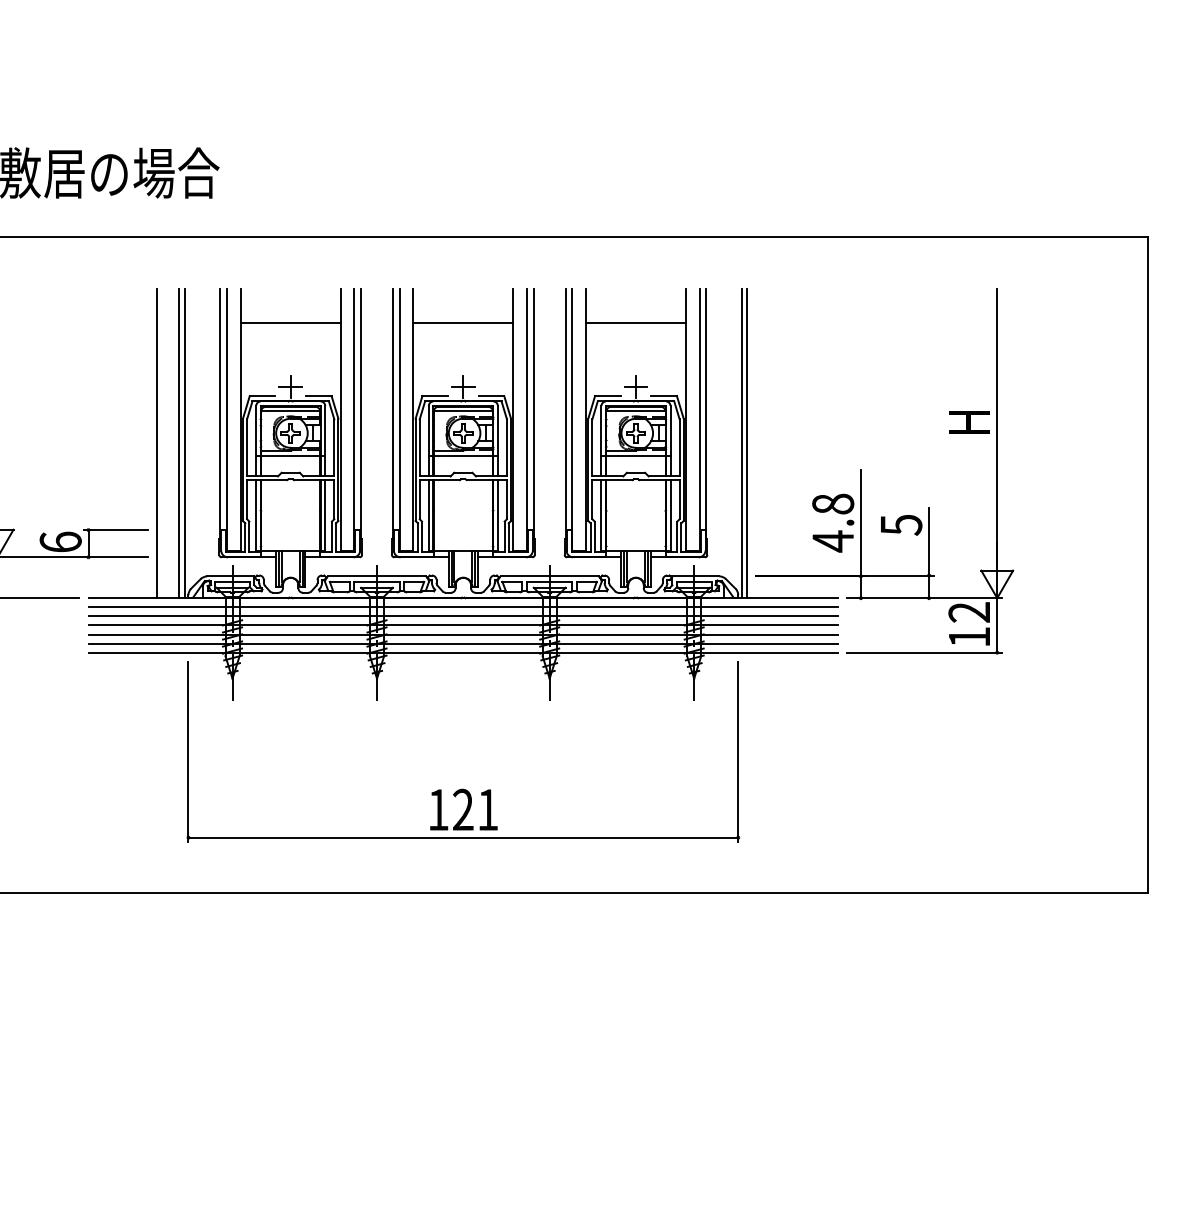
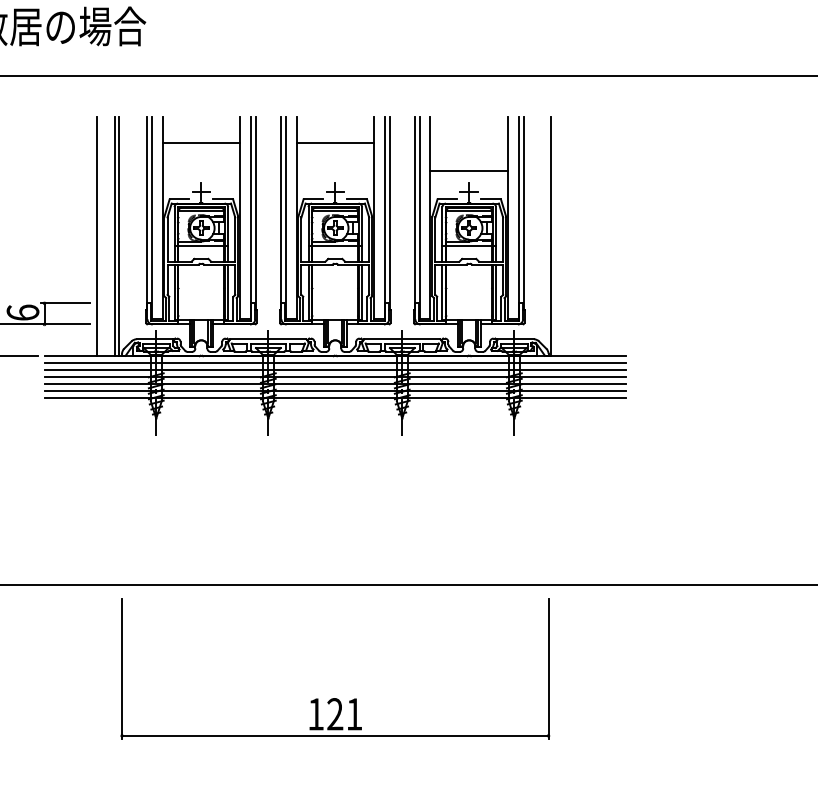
line: (636, 322) -> (469, 170), moved
line: (747, 443) -> (555, 236), removed
part: (861, 471) -> (644, 257), removed
part: (462, 788) -> (334, 697), moved

